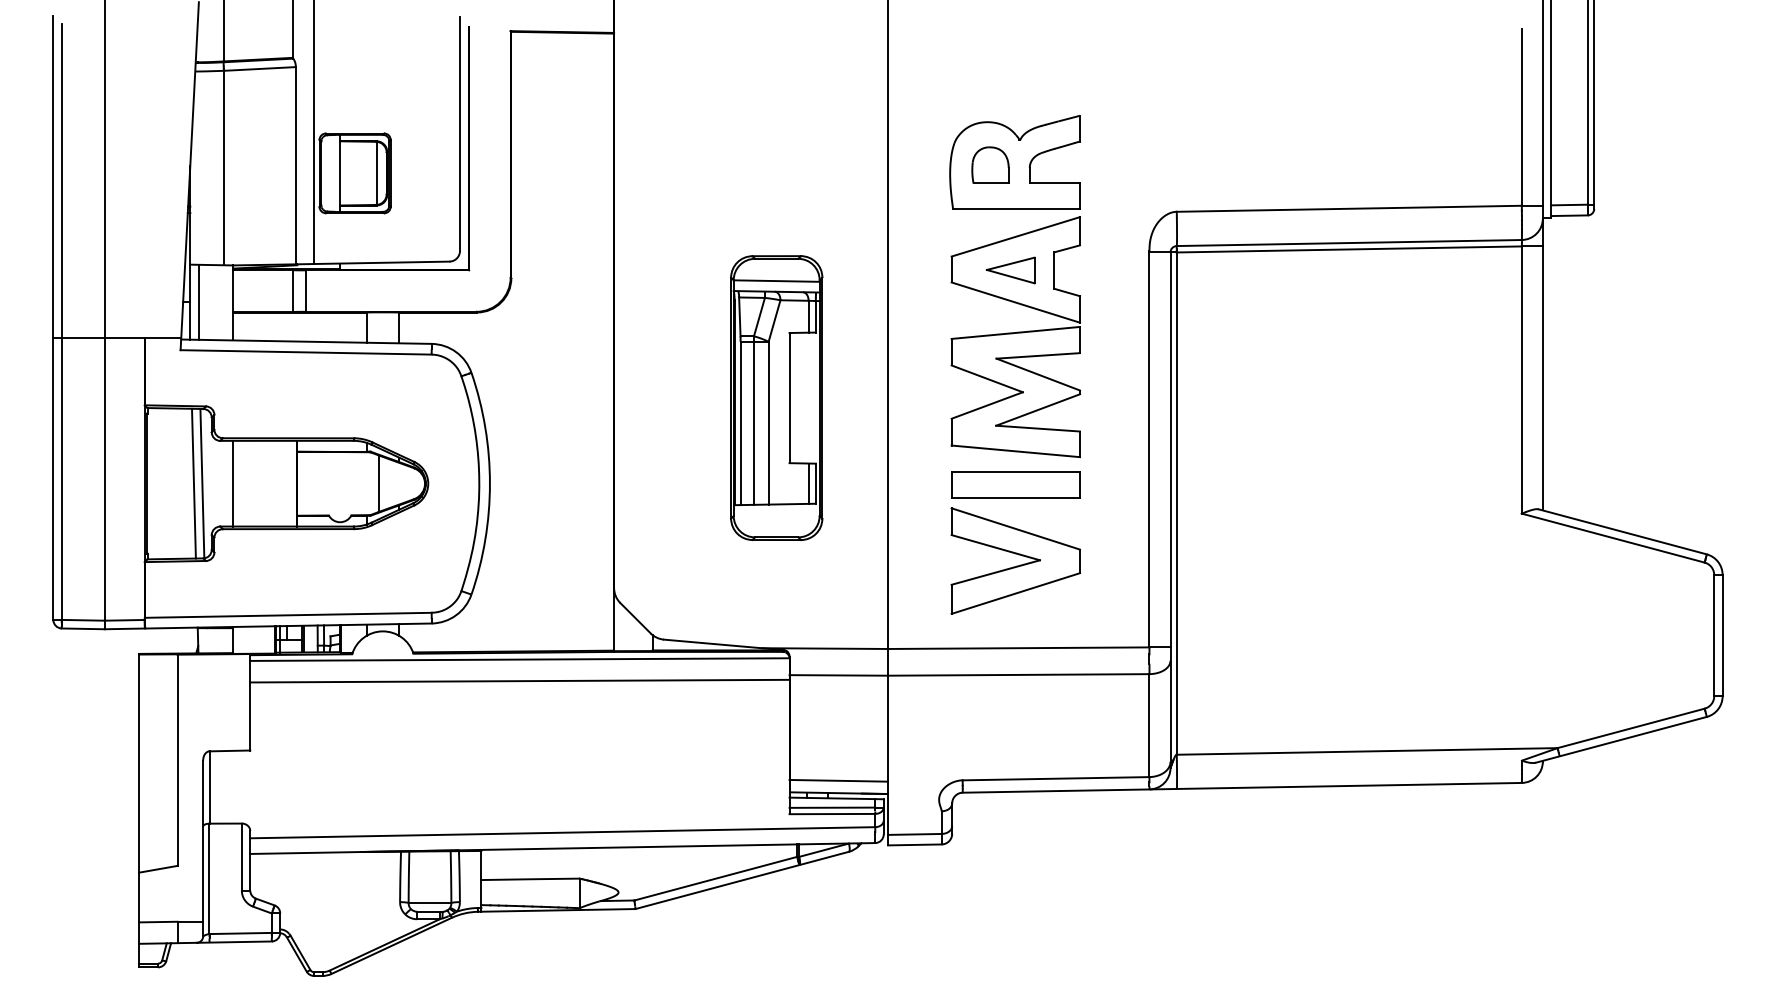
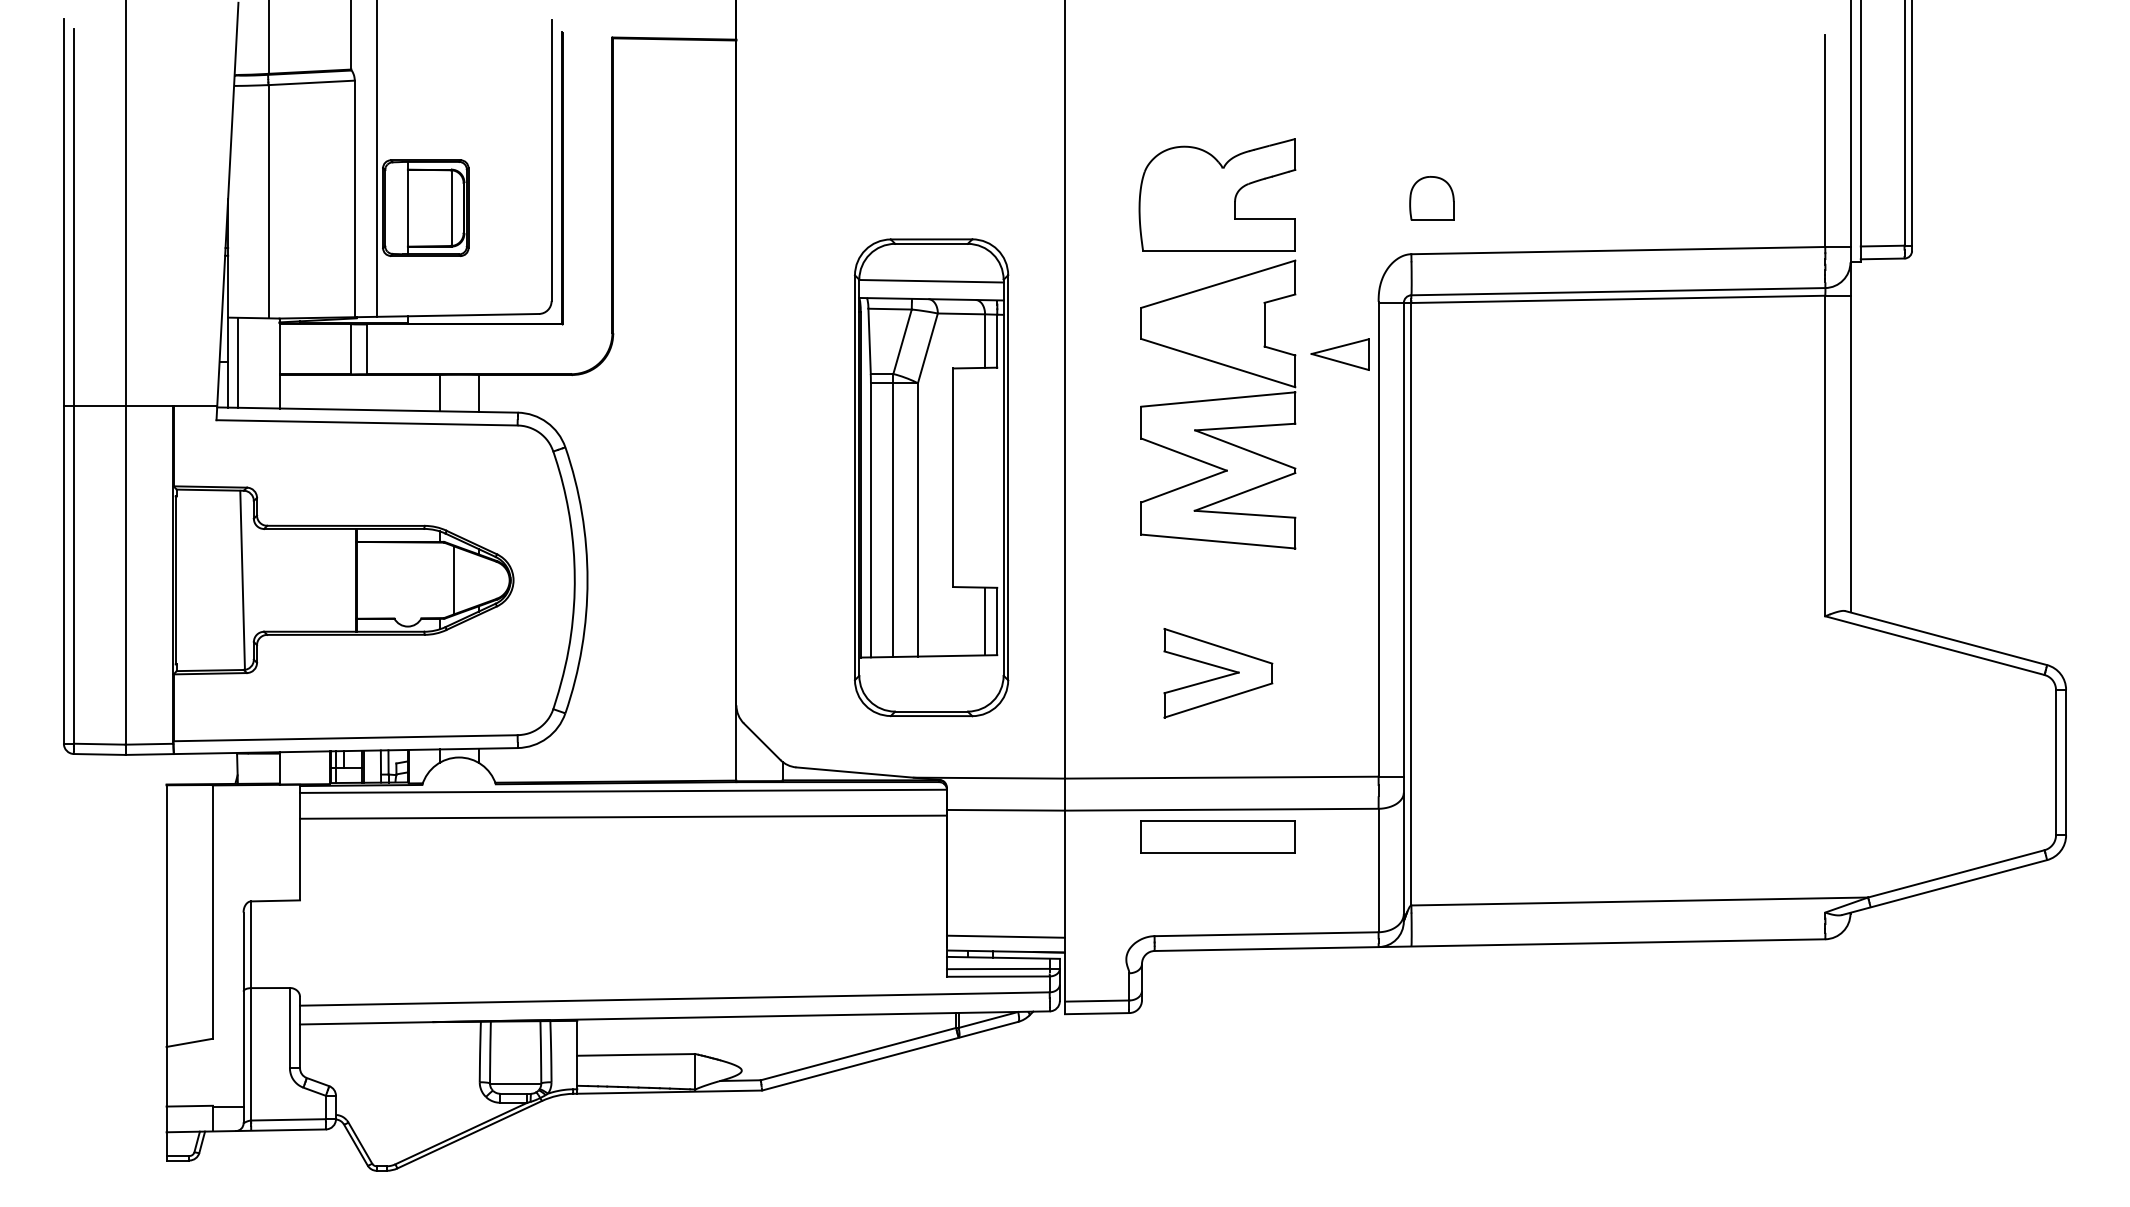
part: (990, 165) -> (1431, 198), moved
part: (1010, 270) -> (1339, 354), moved
part: (776, 397) -> (931, 477), size x1.4
line: (193, 483) -> (232, 580), removed
line: (233, 483) -> (279, 580), removed
part: (1015, 484) -> (1217, 836), moved
part: (1015, 561) -> (1218, 673), size x0.7

